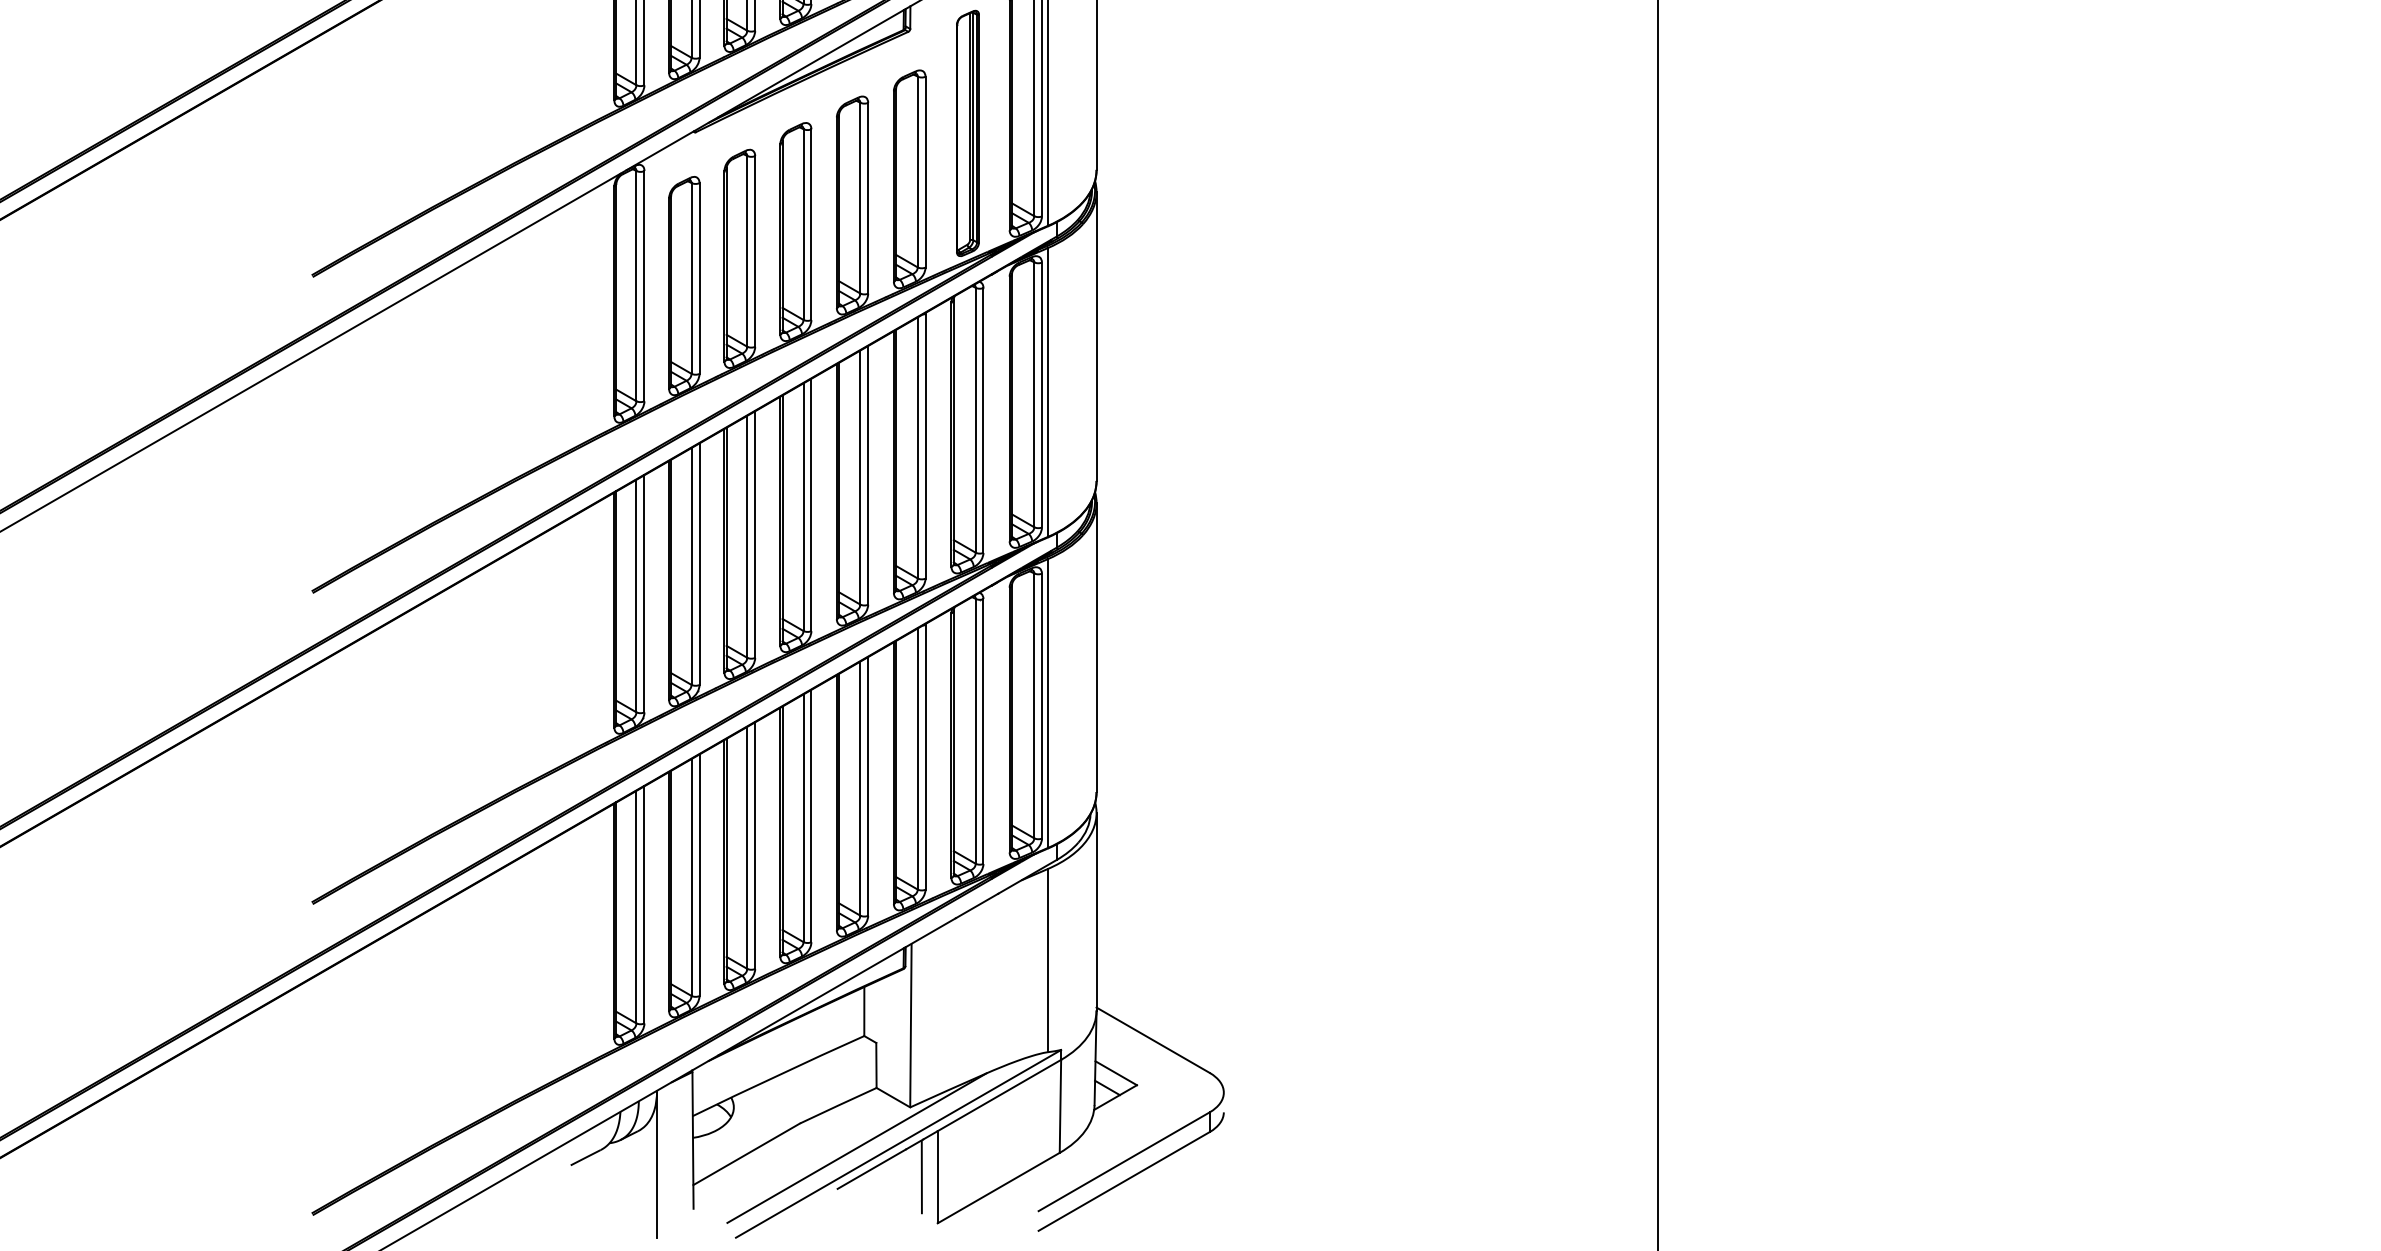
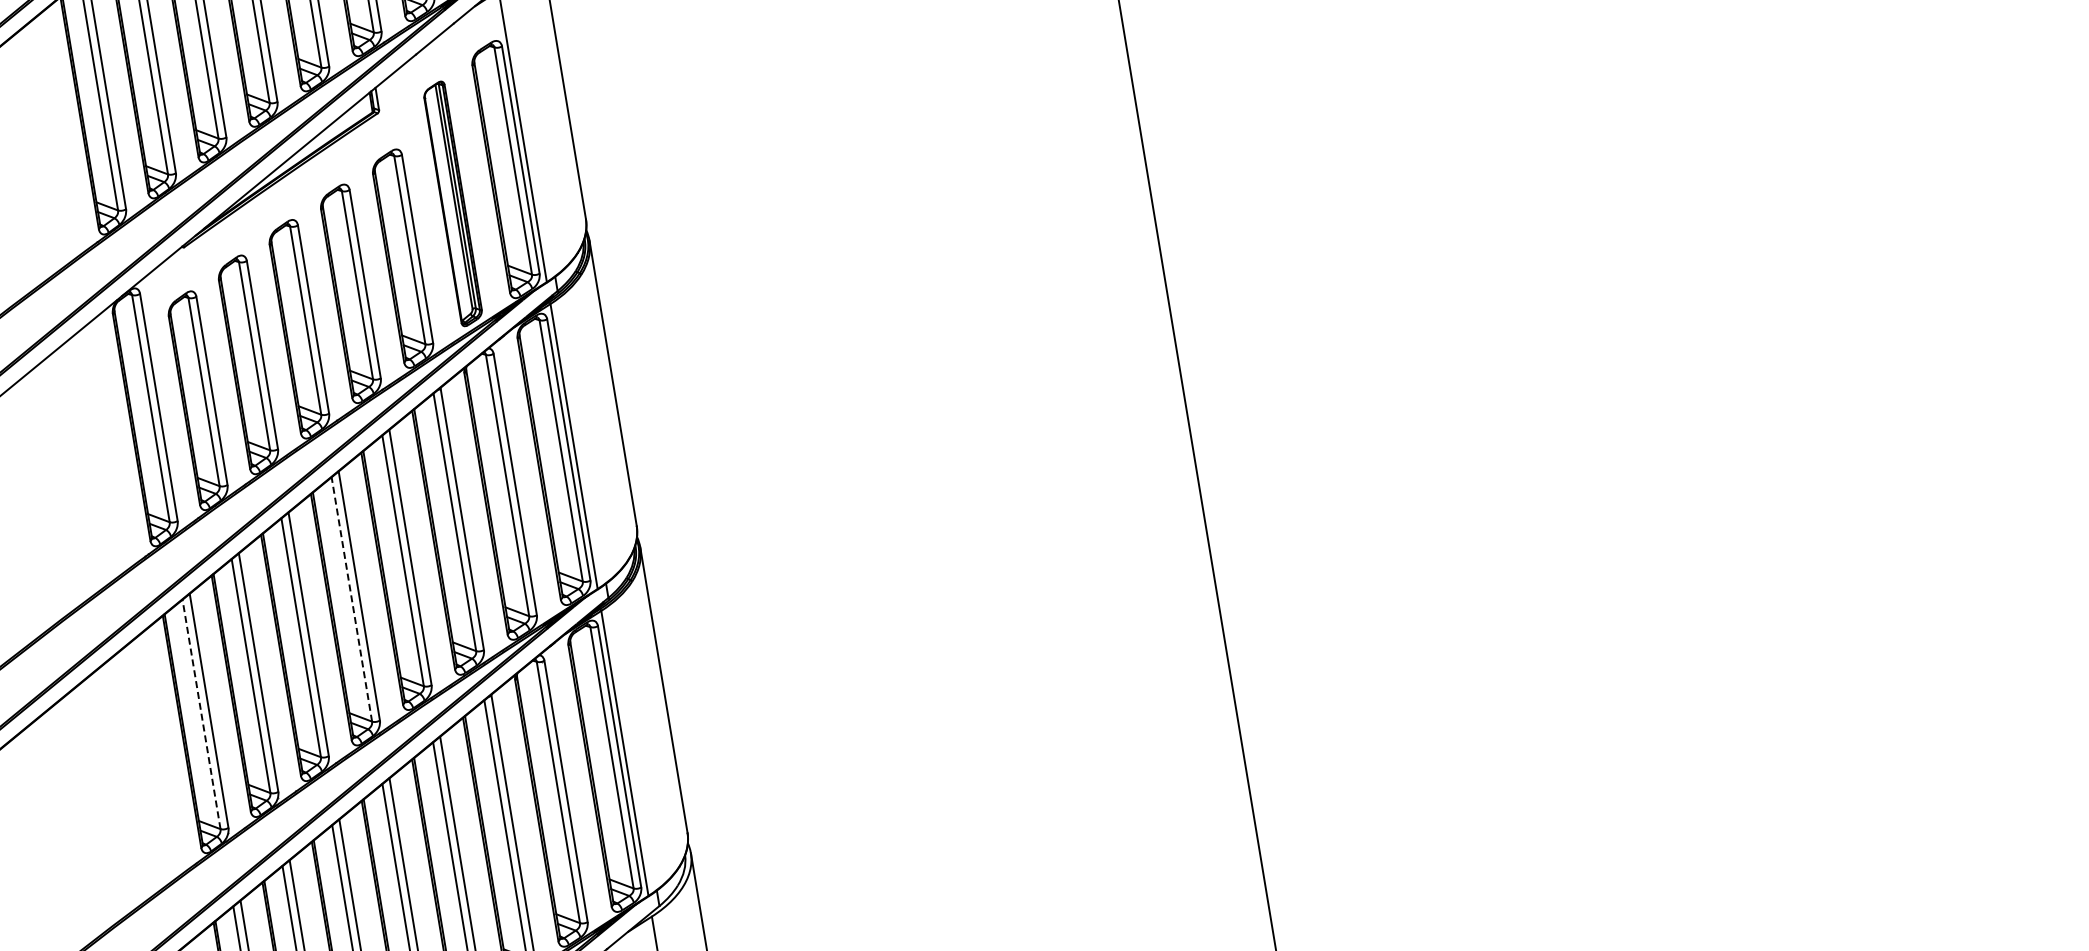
line: (803, 507) -> (351, 599), solid -> dashed
line: (636, 595) -> (201, 713), solid -> dashed

